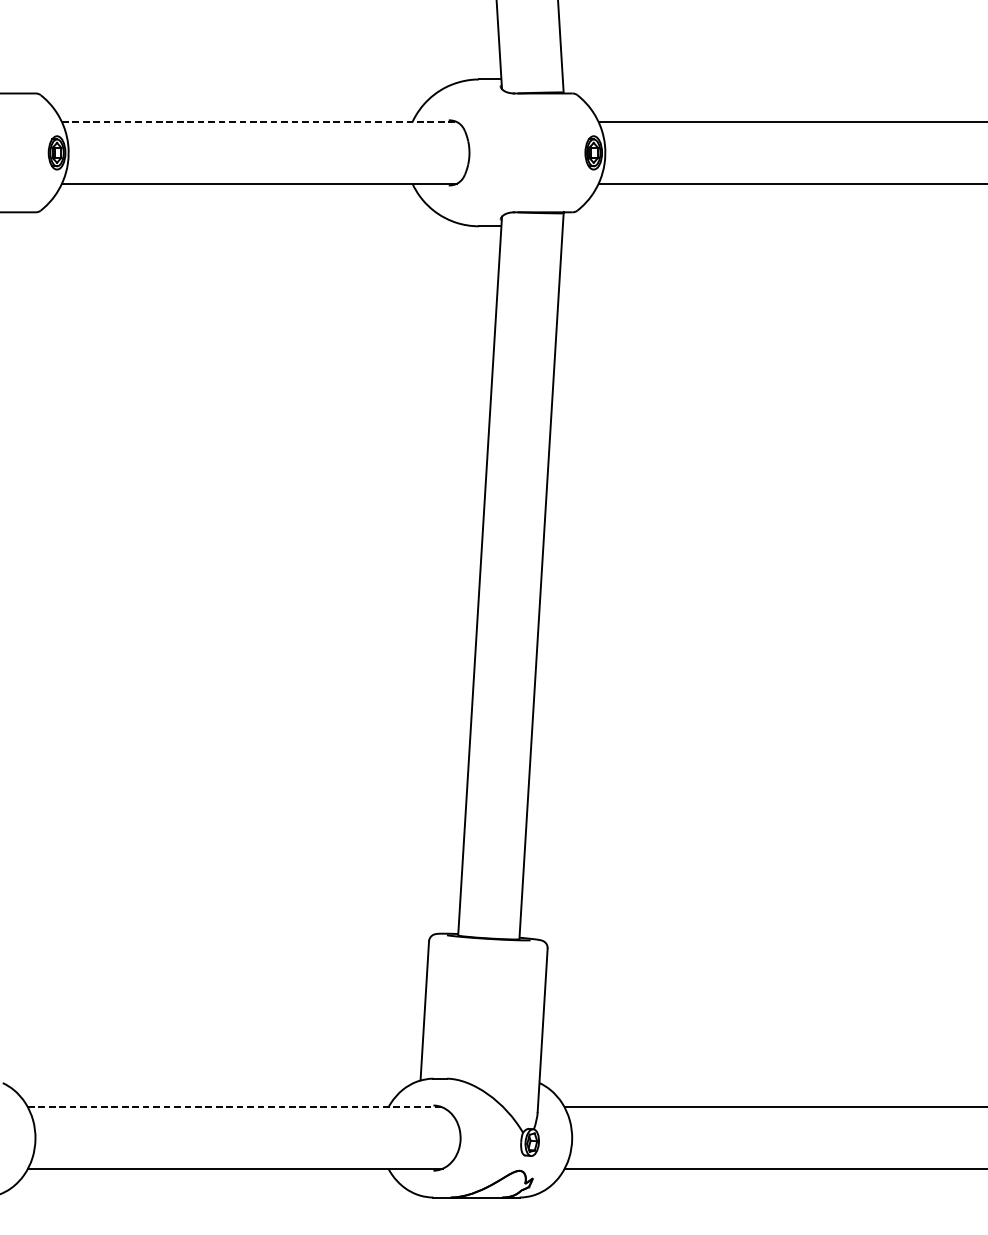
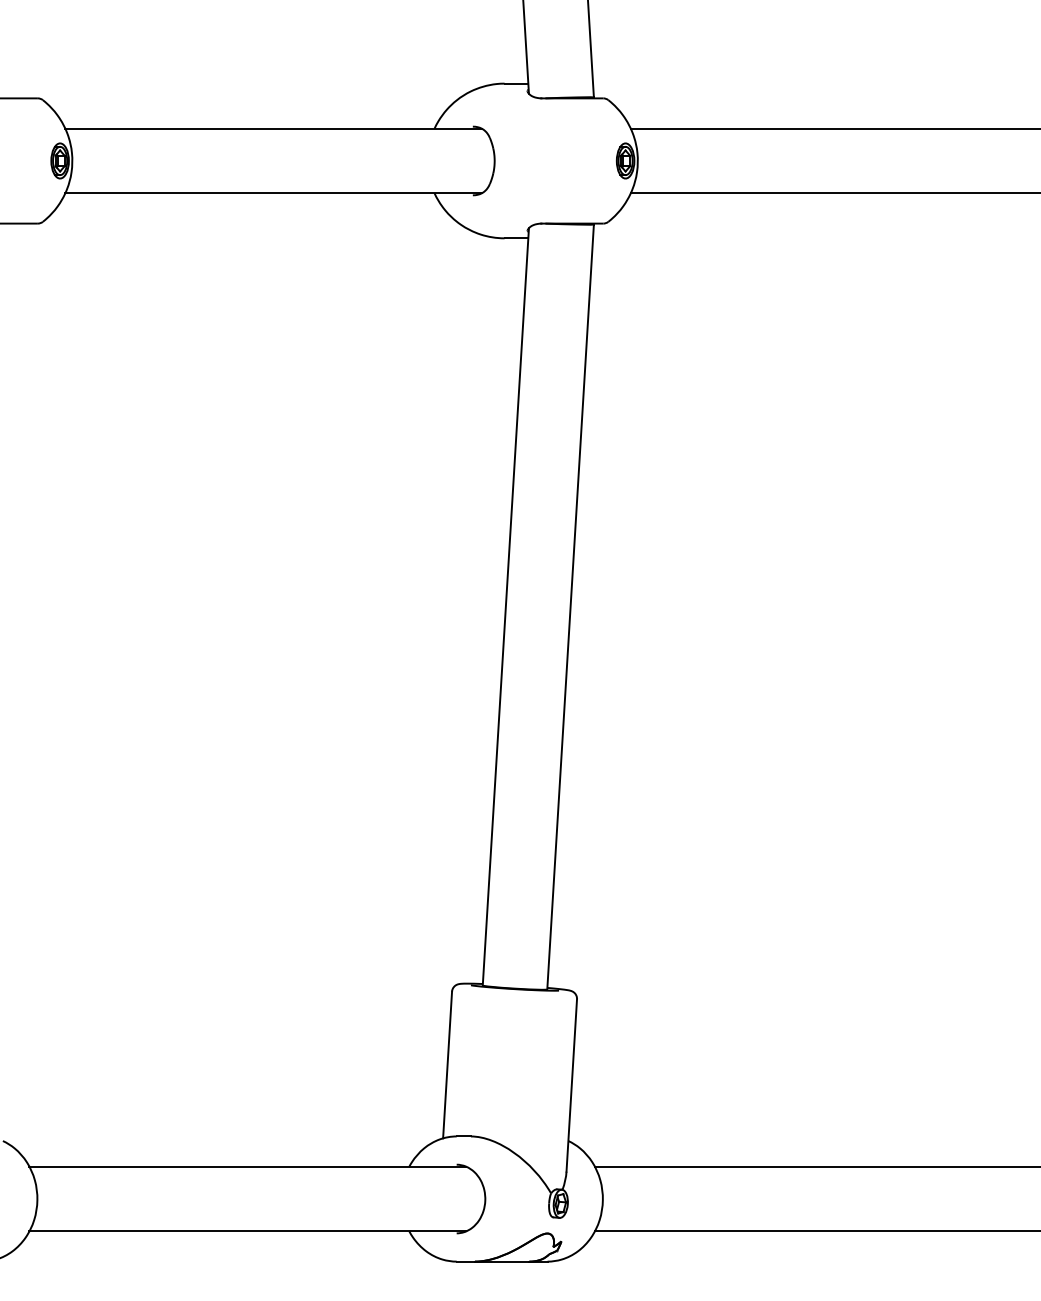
line: (260, 122) -> (274, 128), dashed -> solid
line: (235, 1107) -> (248, 1166), dashed -> solid

